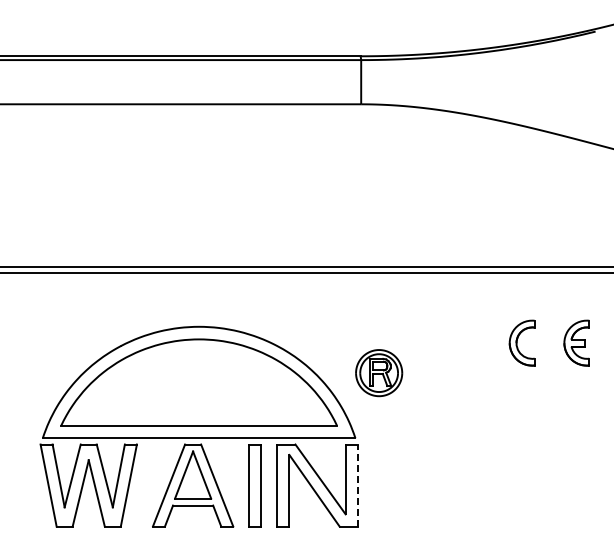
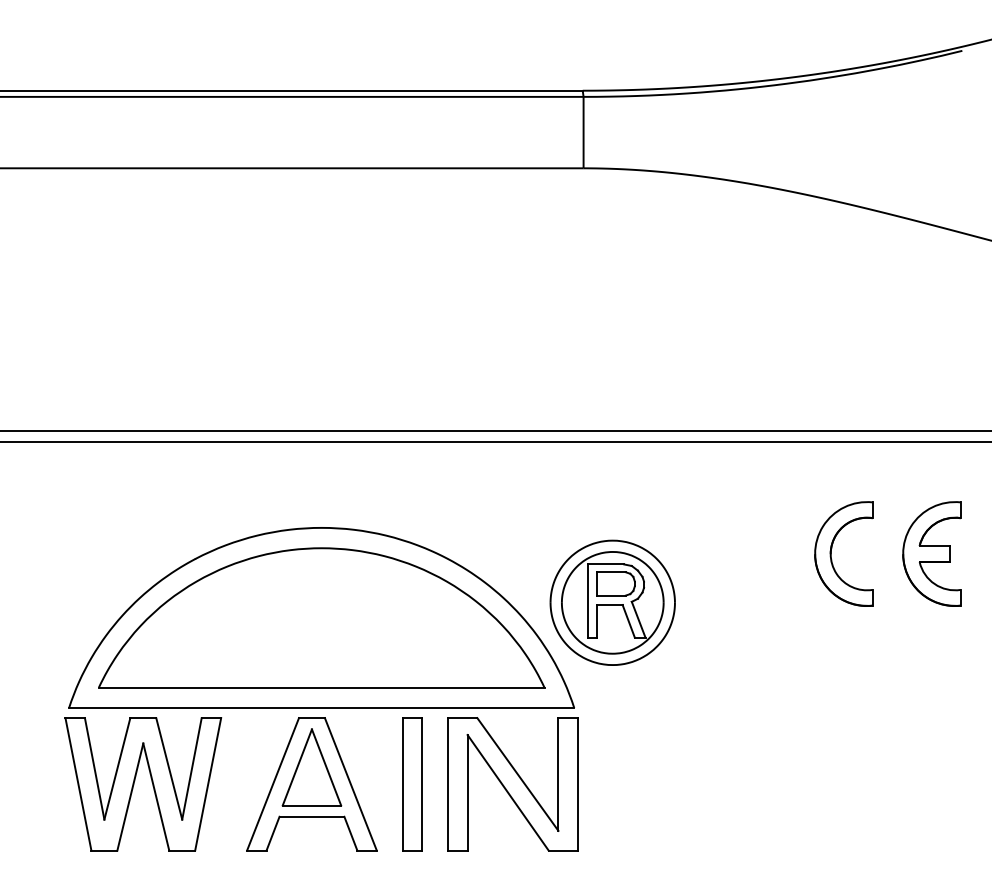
part: (521, 343) -> (842, 554), size x1.43
part: (576, 343) -> (931, 554), size x1.43
part: (378, 372) -> (611, 601), size x1.67
line: (357, 485) -> (577, 784), dashed -> solid

